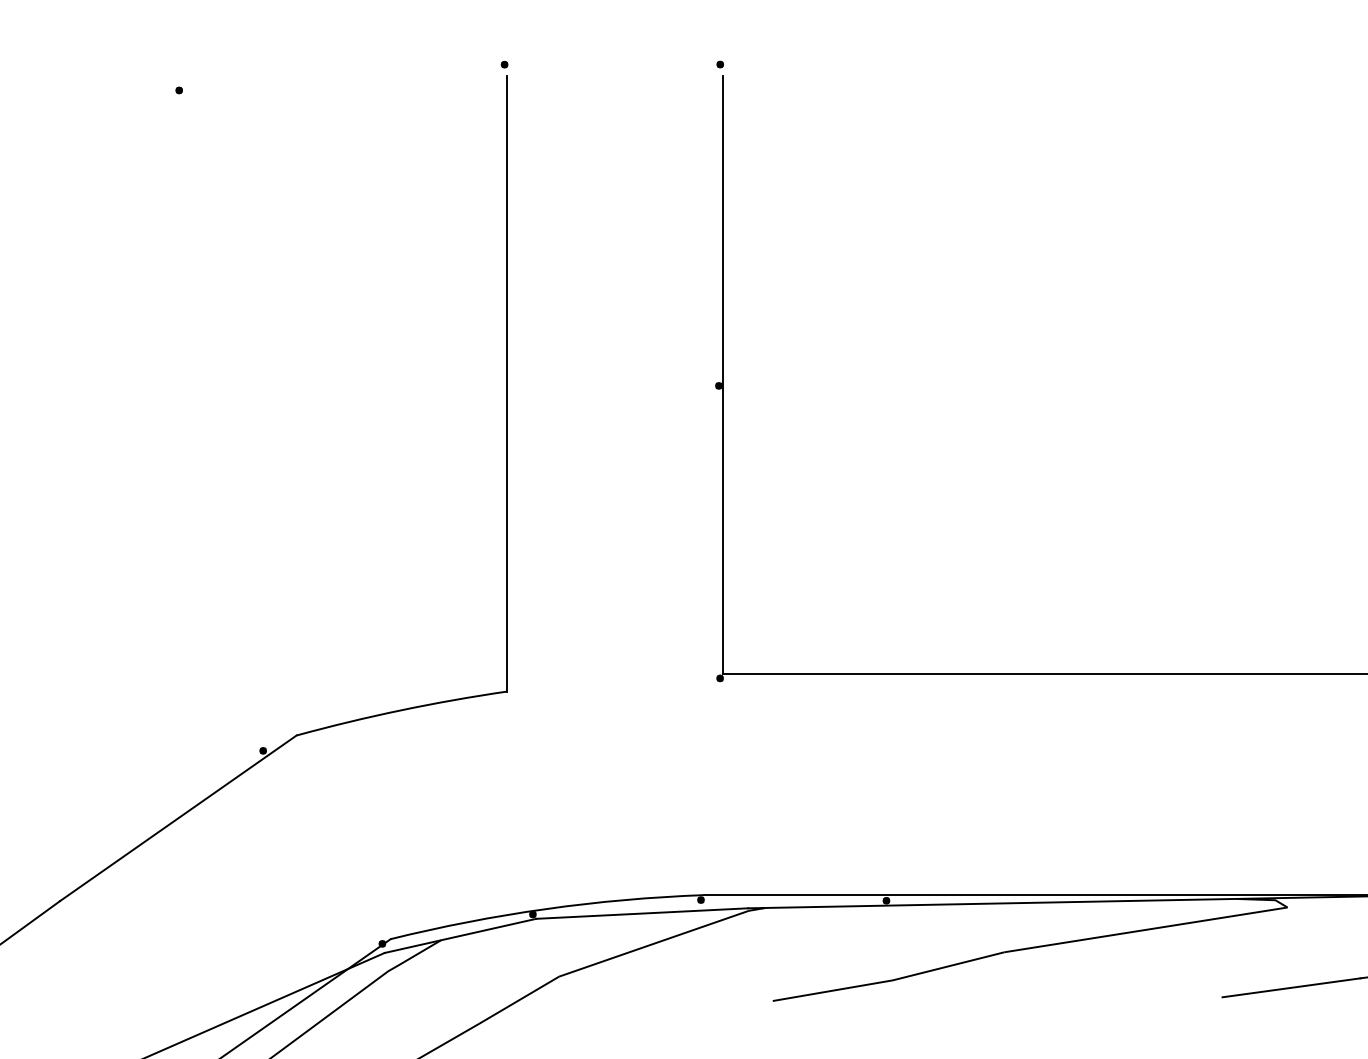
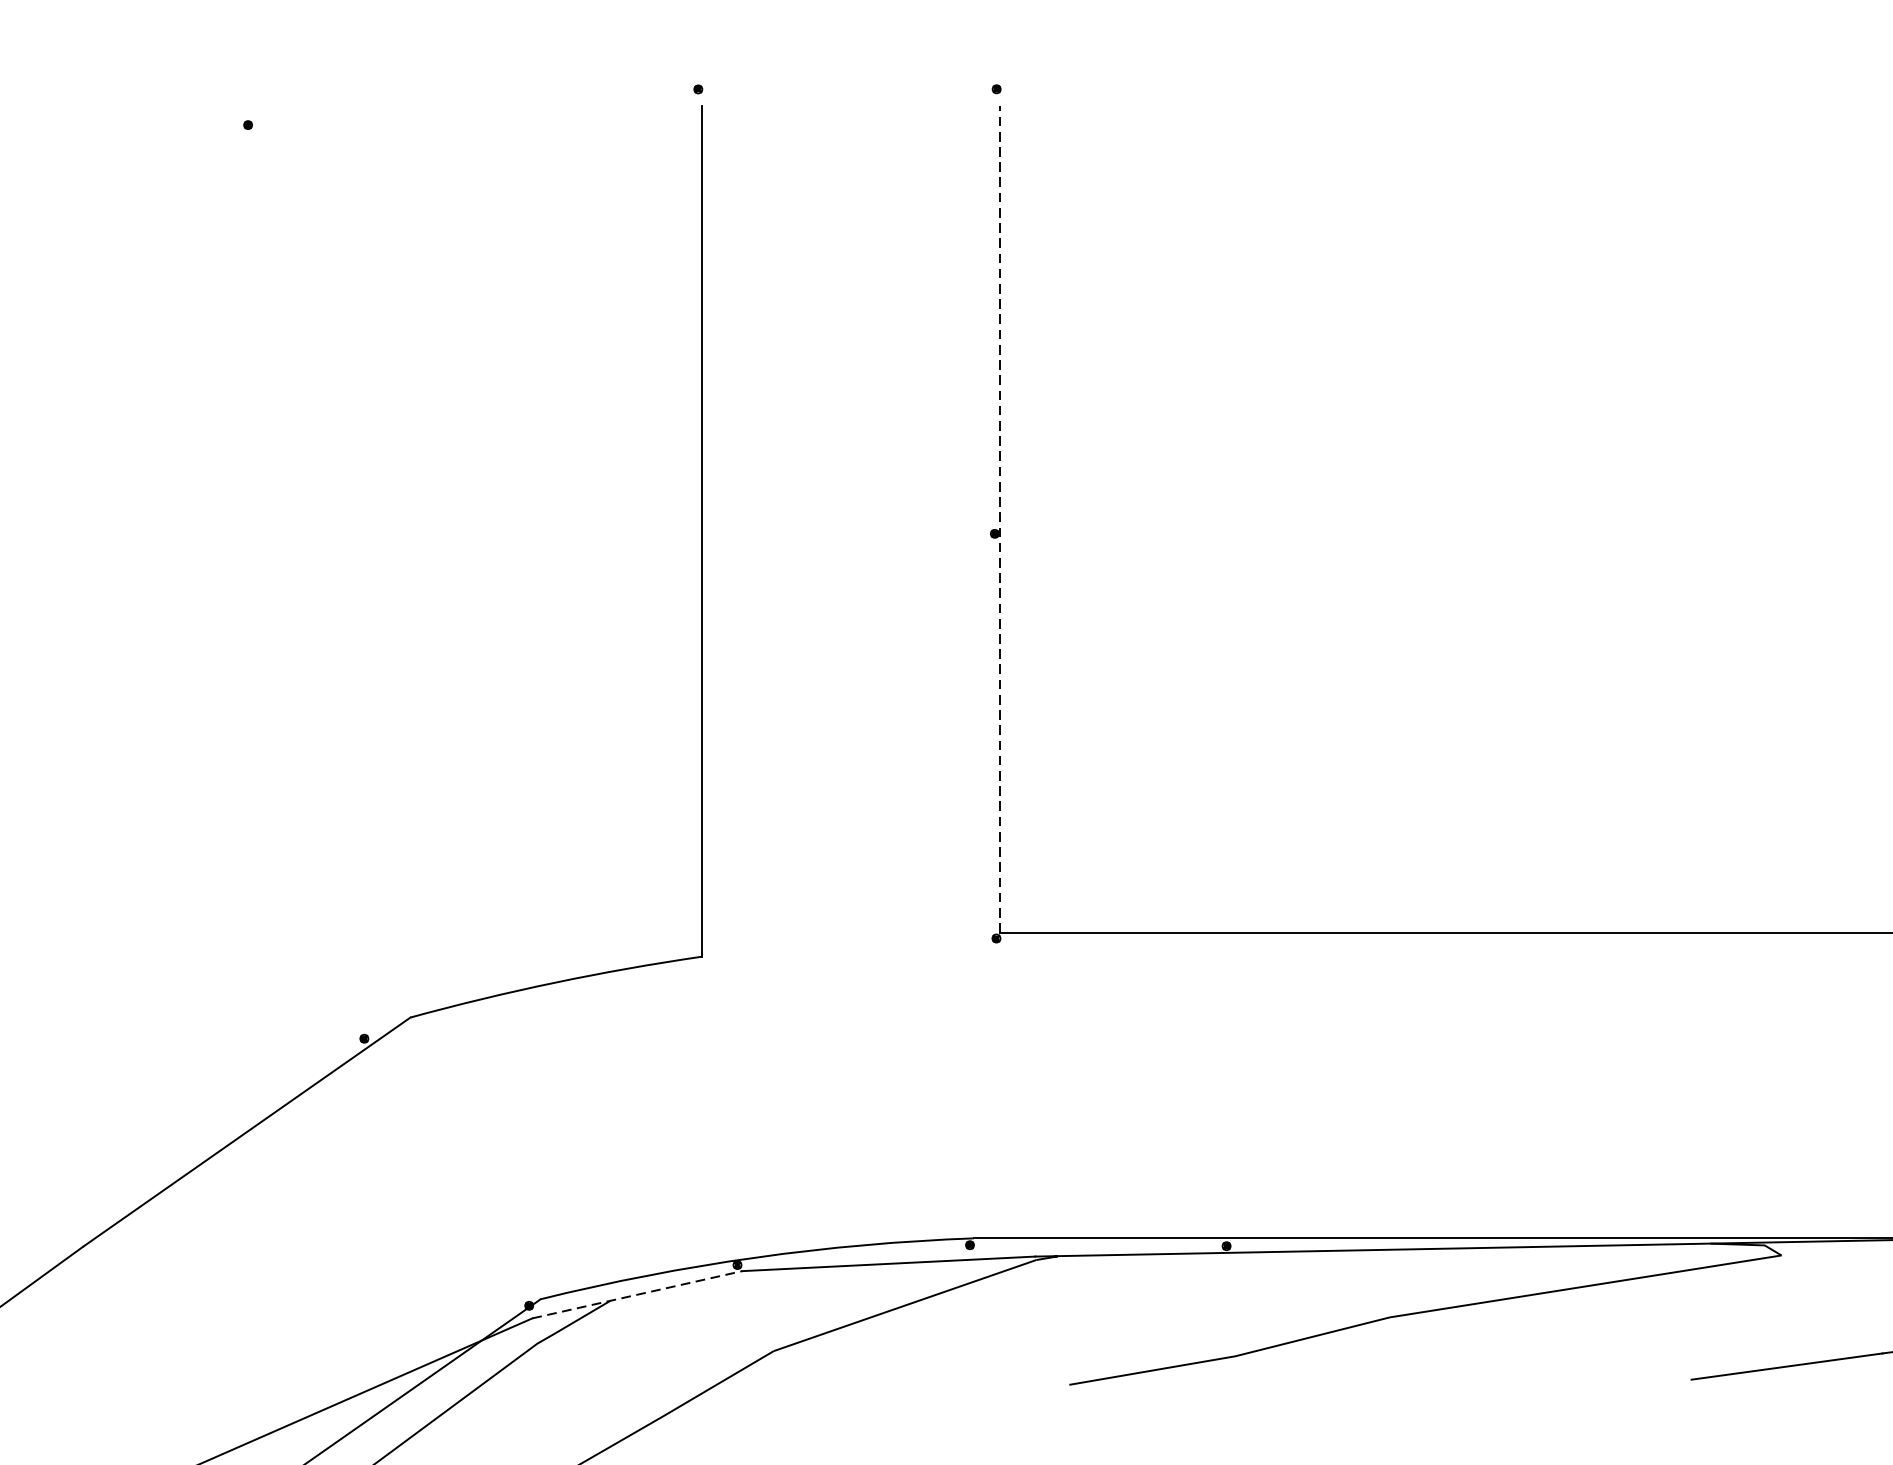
line: (722, 375) -> (999, 519), solid -> dashed
line: (460, 935) -> (637, 1294), solid -> dashed

